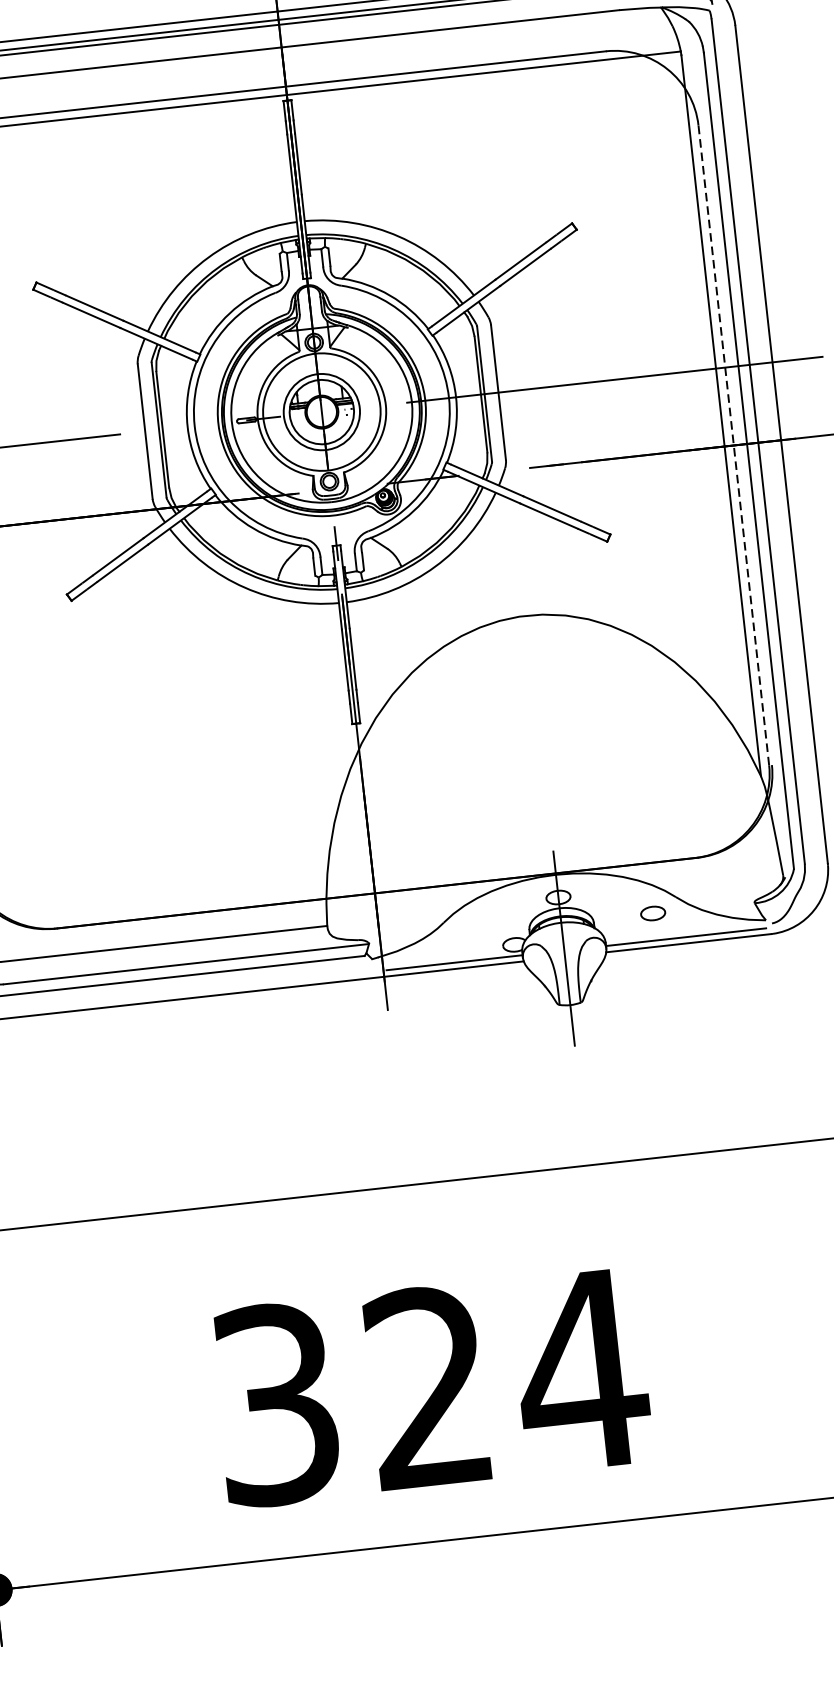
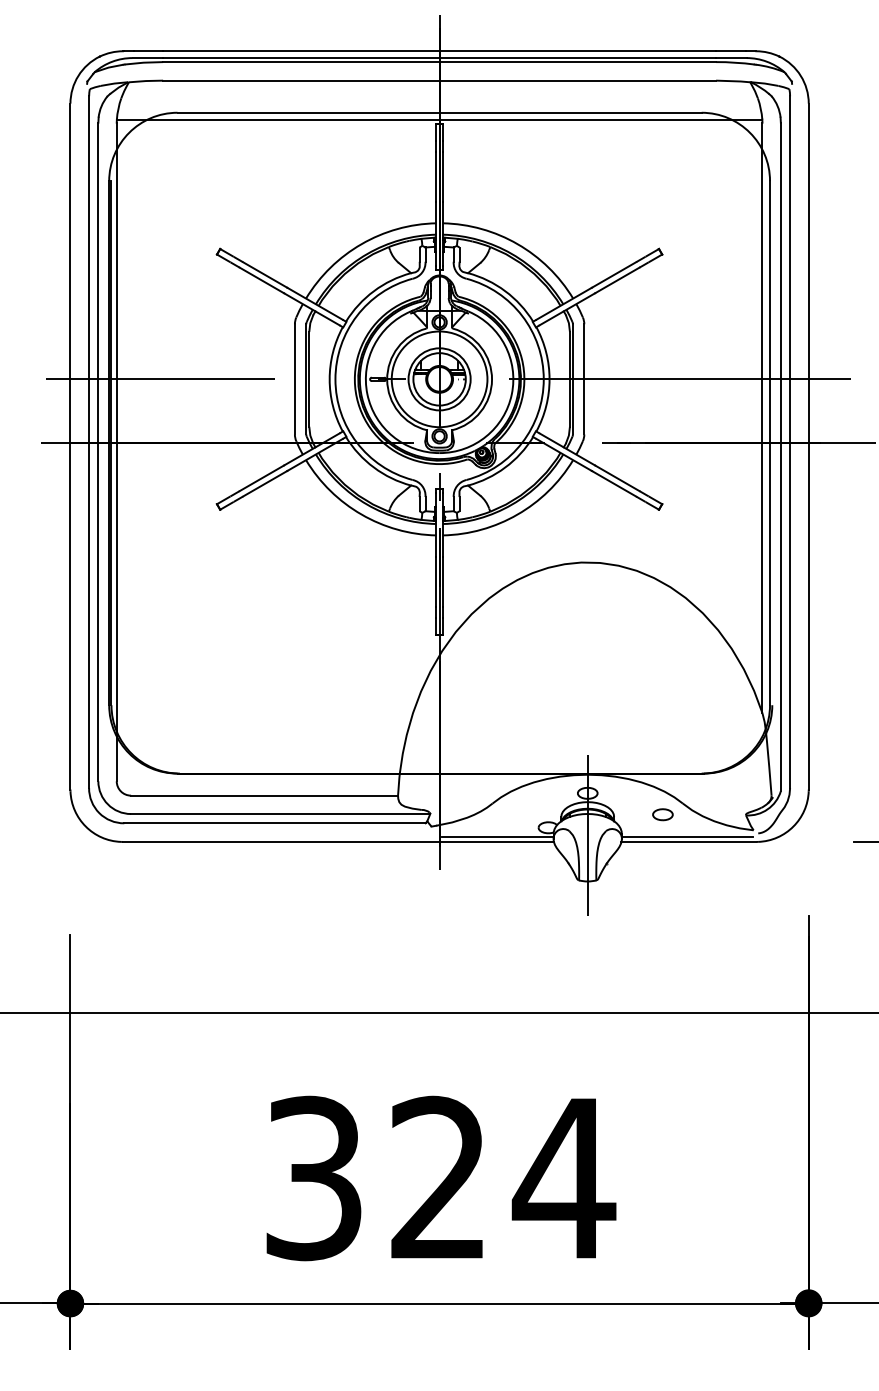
line: (734, 444) -> (770, 442), dashed -> solid

